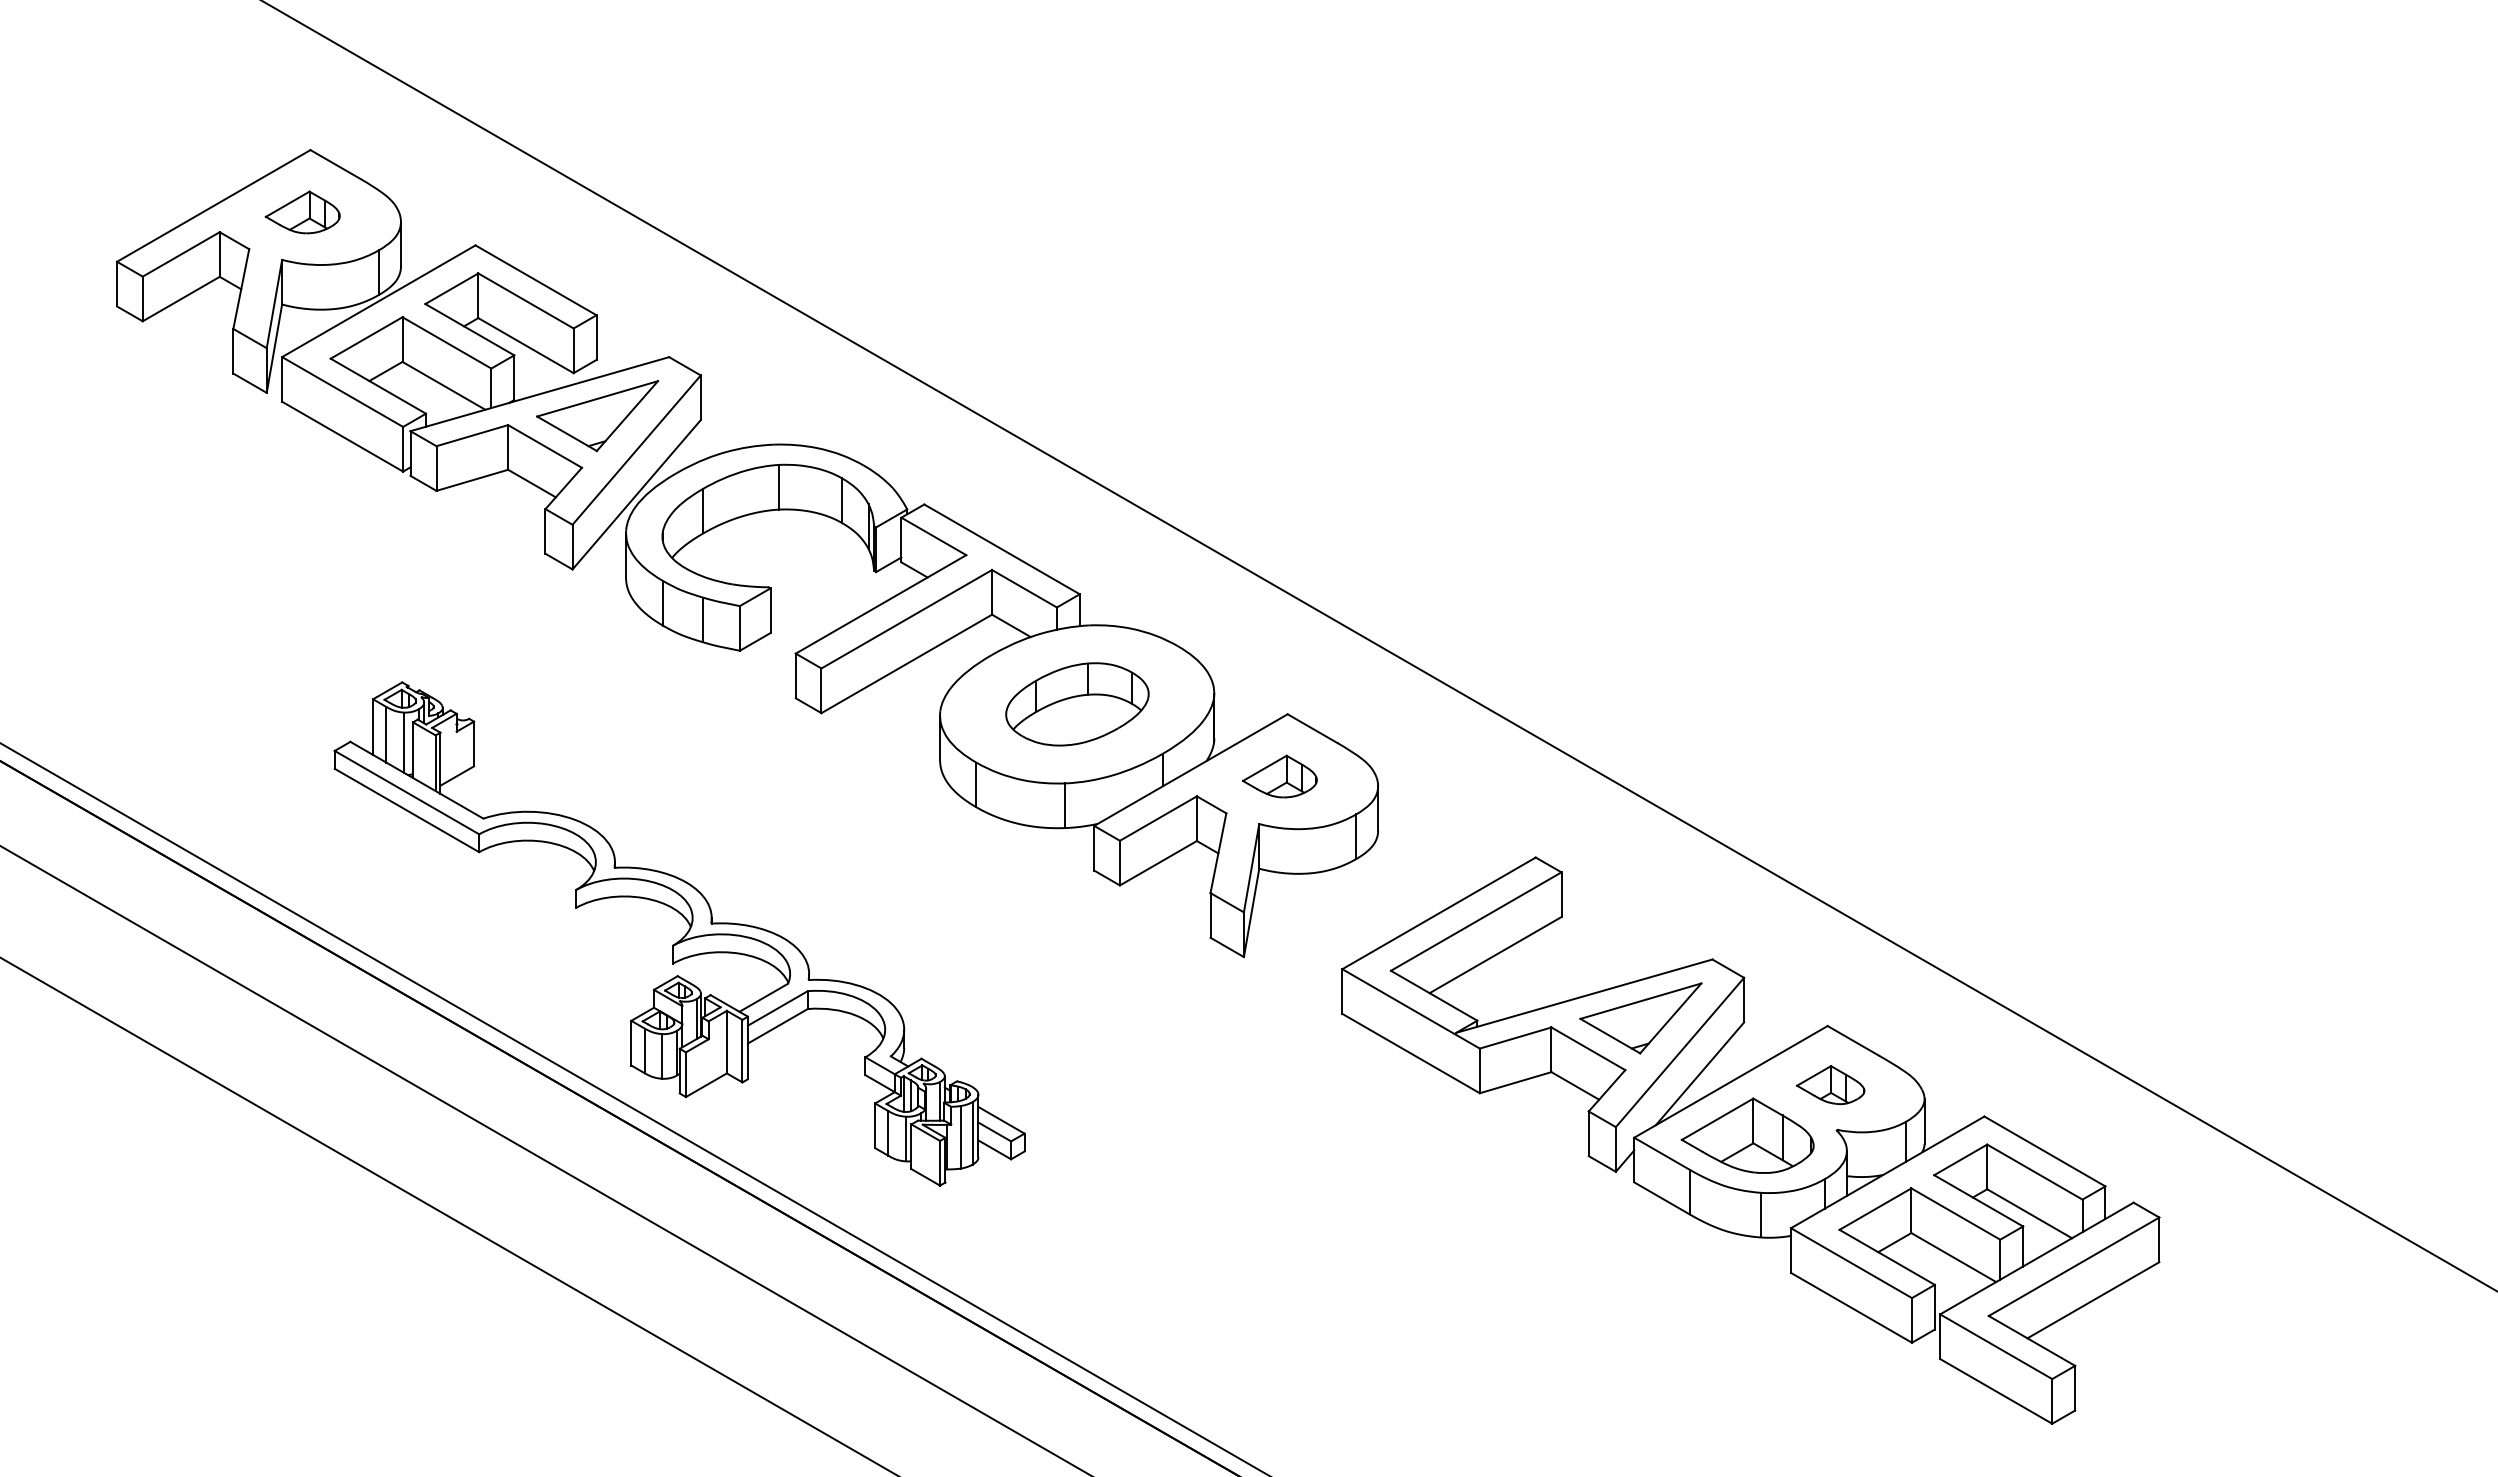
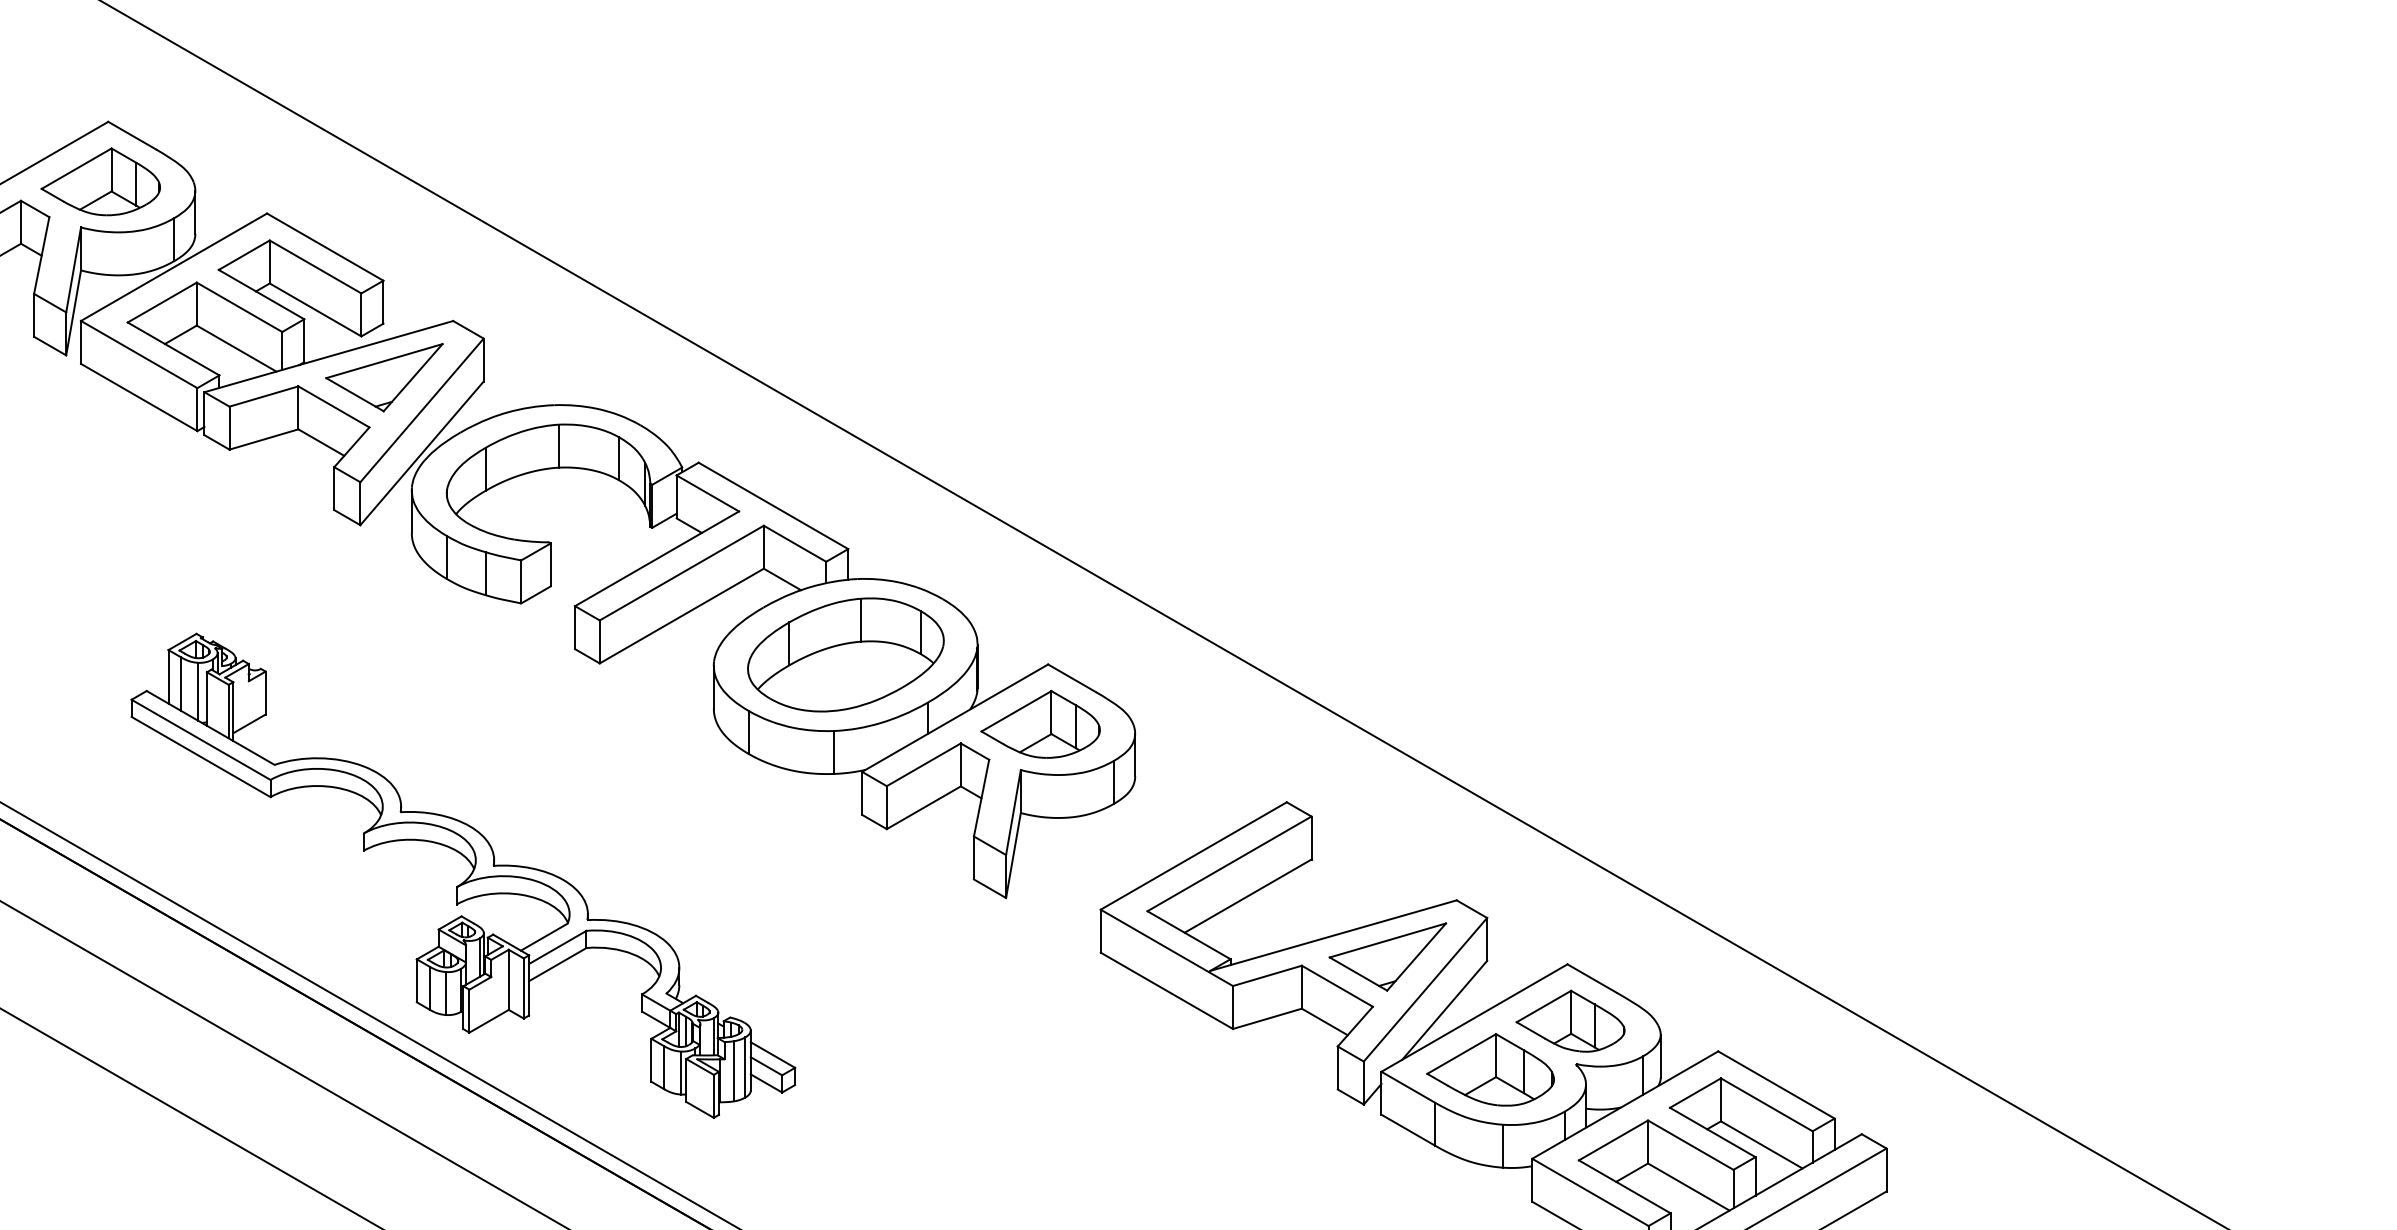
part: (302, 212) -> (100, 181), size x1.67
part: (1077, 704) -> (846, 655), size x1.43
part: (1279, 776) -> (1040, 724), size x1.67
part: (1830, 1084) -> (1570, 1020), size x1.67

